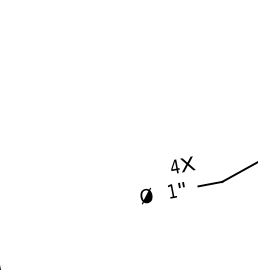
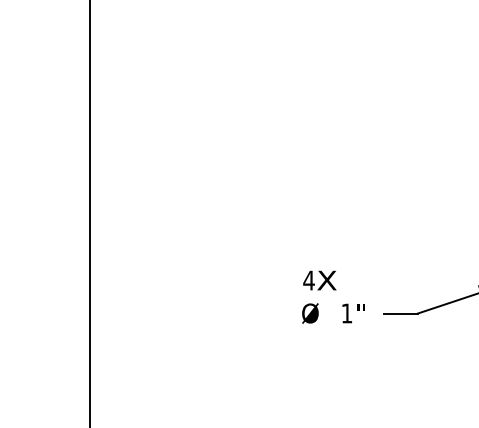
text: (182, 165) -> (319, 280), moved

